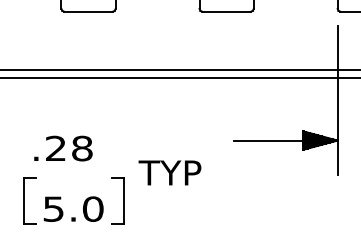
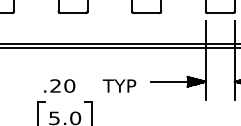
text: (81, 147) -> (69, 85), .28 -> .20
text: (169, 171) -> (119, 85), moved

